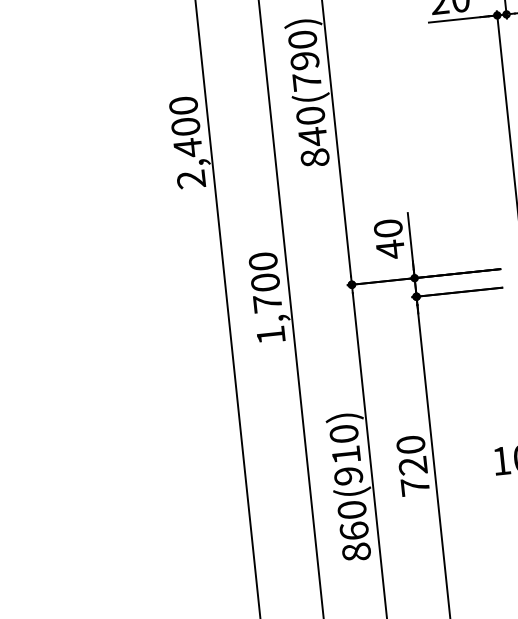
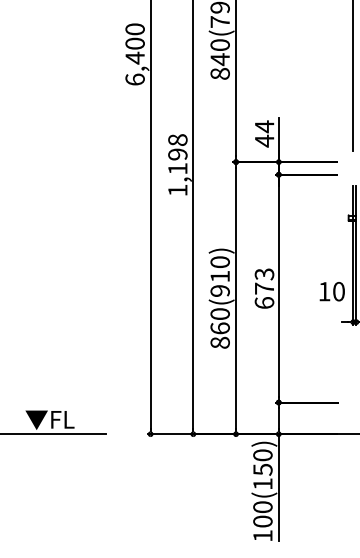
text: (190, 179) -> (134, 79), 2,400 -> 6,400
text: (388, 228) -> (264, 126), 40 -> 44
text: (264, 282) -> (177, 154), 1,700 -> 1,198
text: (413, 465) -> (264, 288), 720 -> 673

